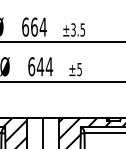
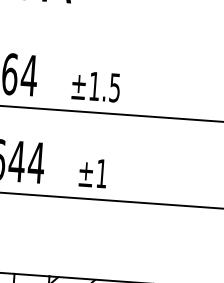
text: (73, 29) -> (94, 85), ±3.5 -> ±1.5
text: (79, 69) -> (101, 173), ±5 -> ±1

